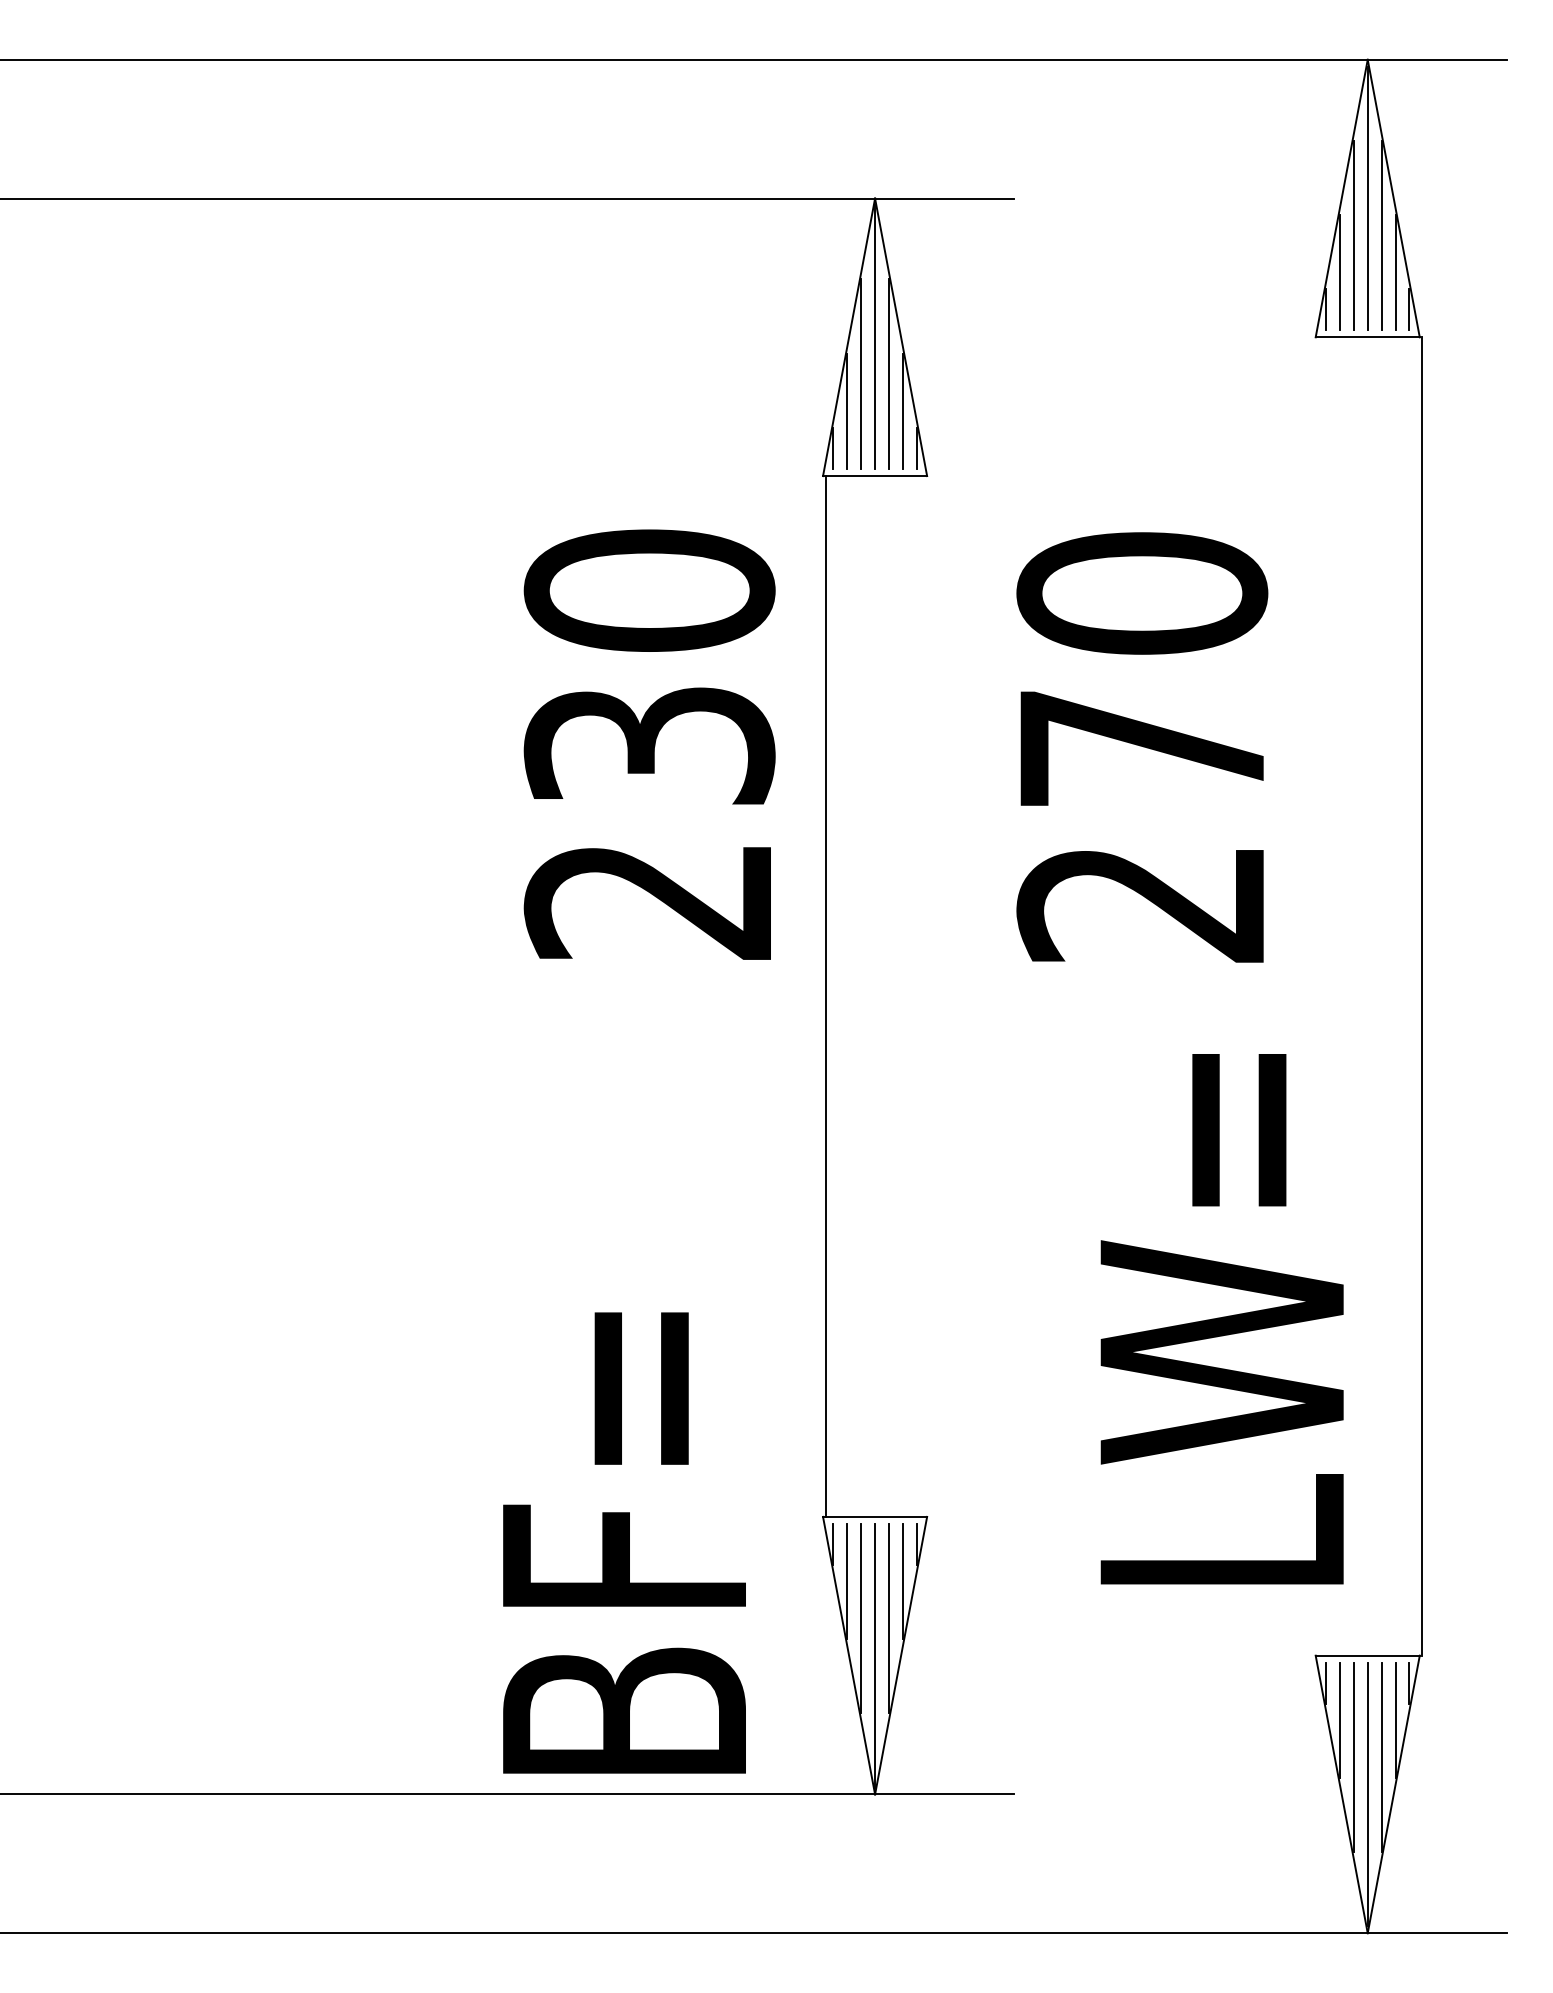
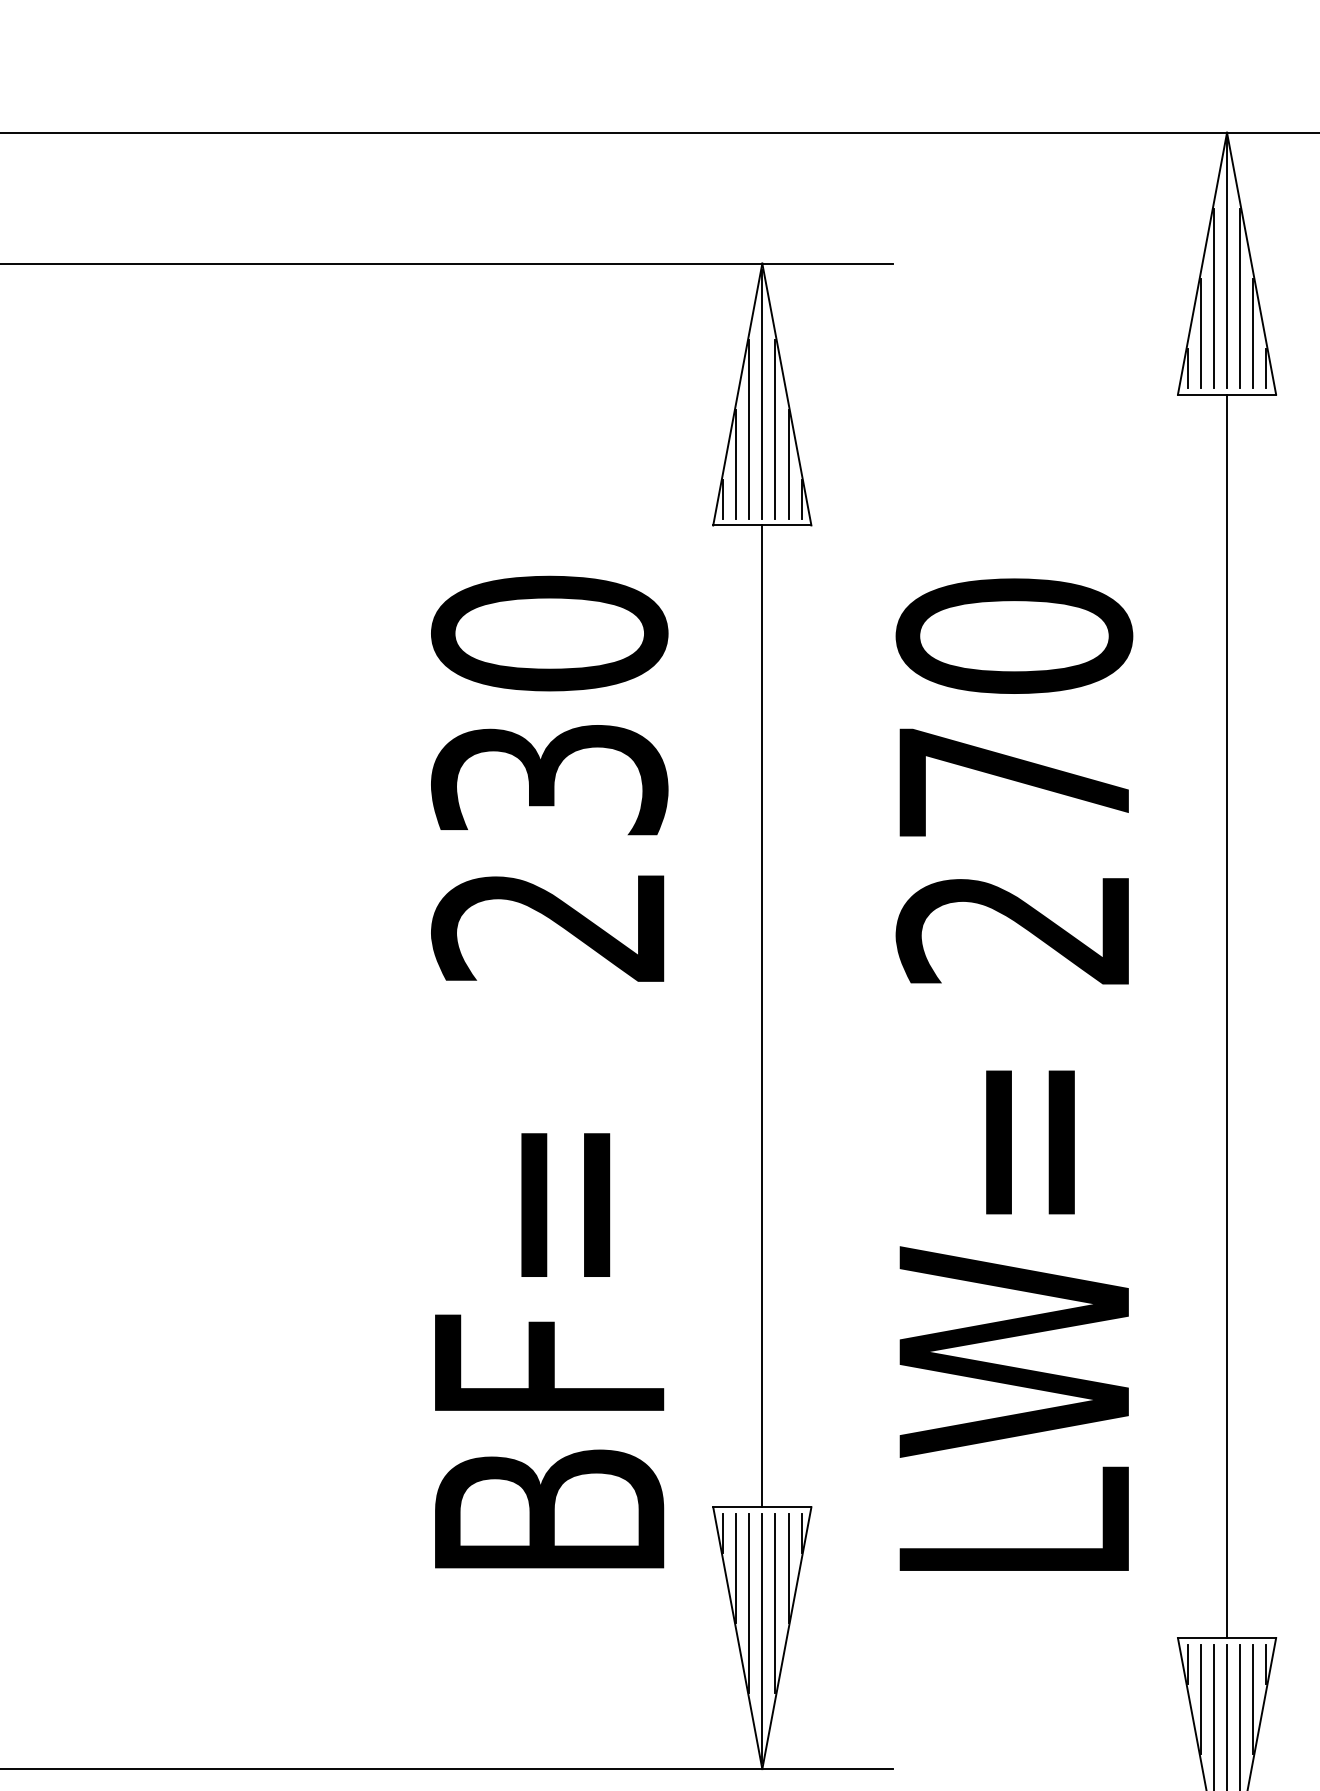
line: (826, 996) -> (762, 1016), moved
line: (1421, 996) -> (1226, 1016), moved
text: (1221, 1319) -> (1013, 1321), moved
text: (624, 1542) -> (549, 1350), moved

